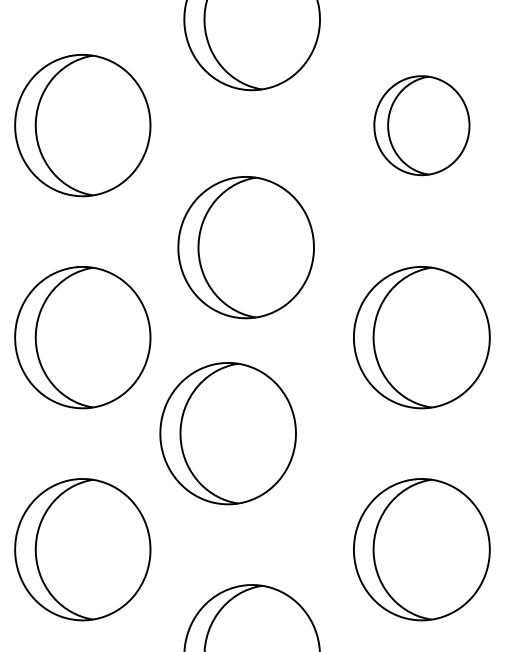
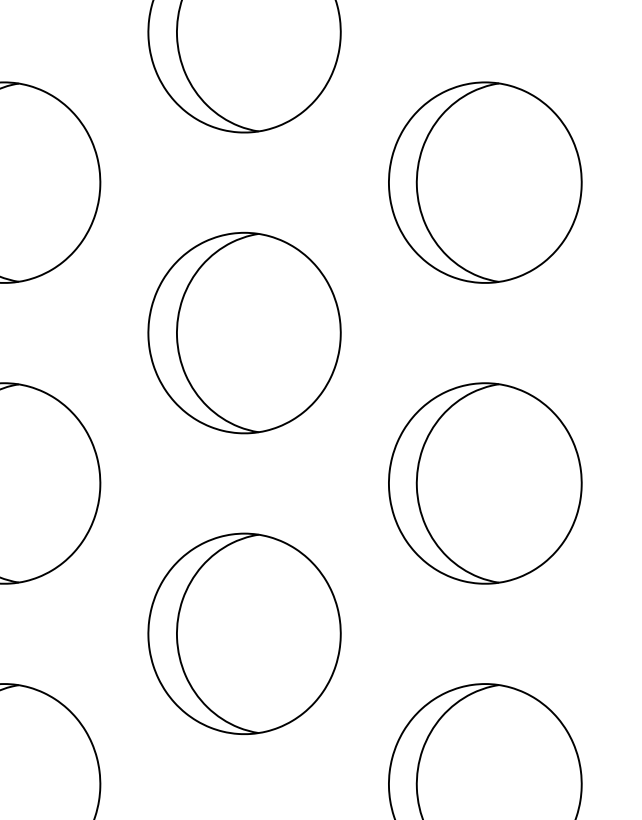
part: (421, 125) -> (484, 182), size x1.43
part: (245, 247) -> (243, 332), moved
part: (227, 433) -> (243, 633), moved

